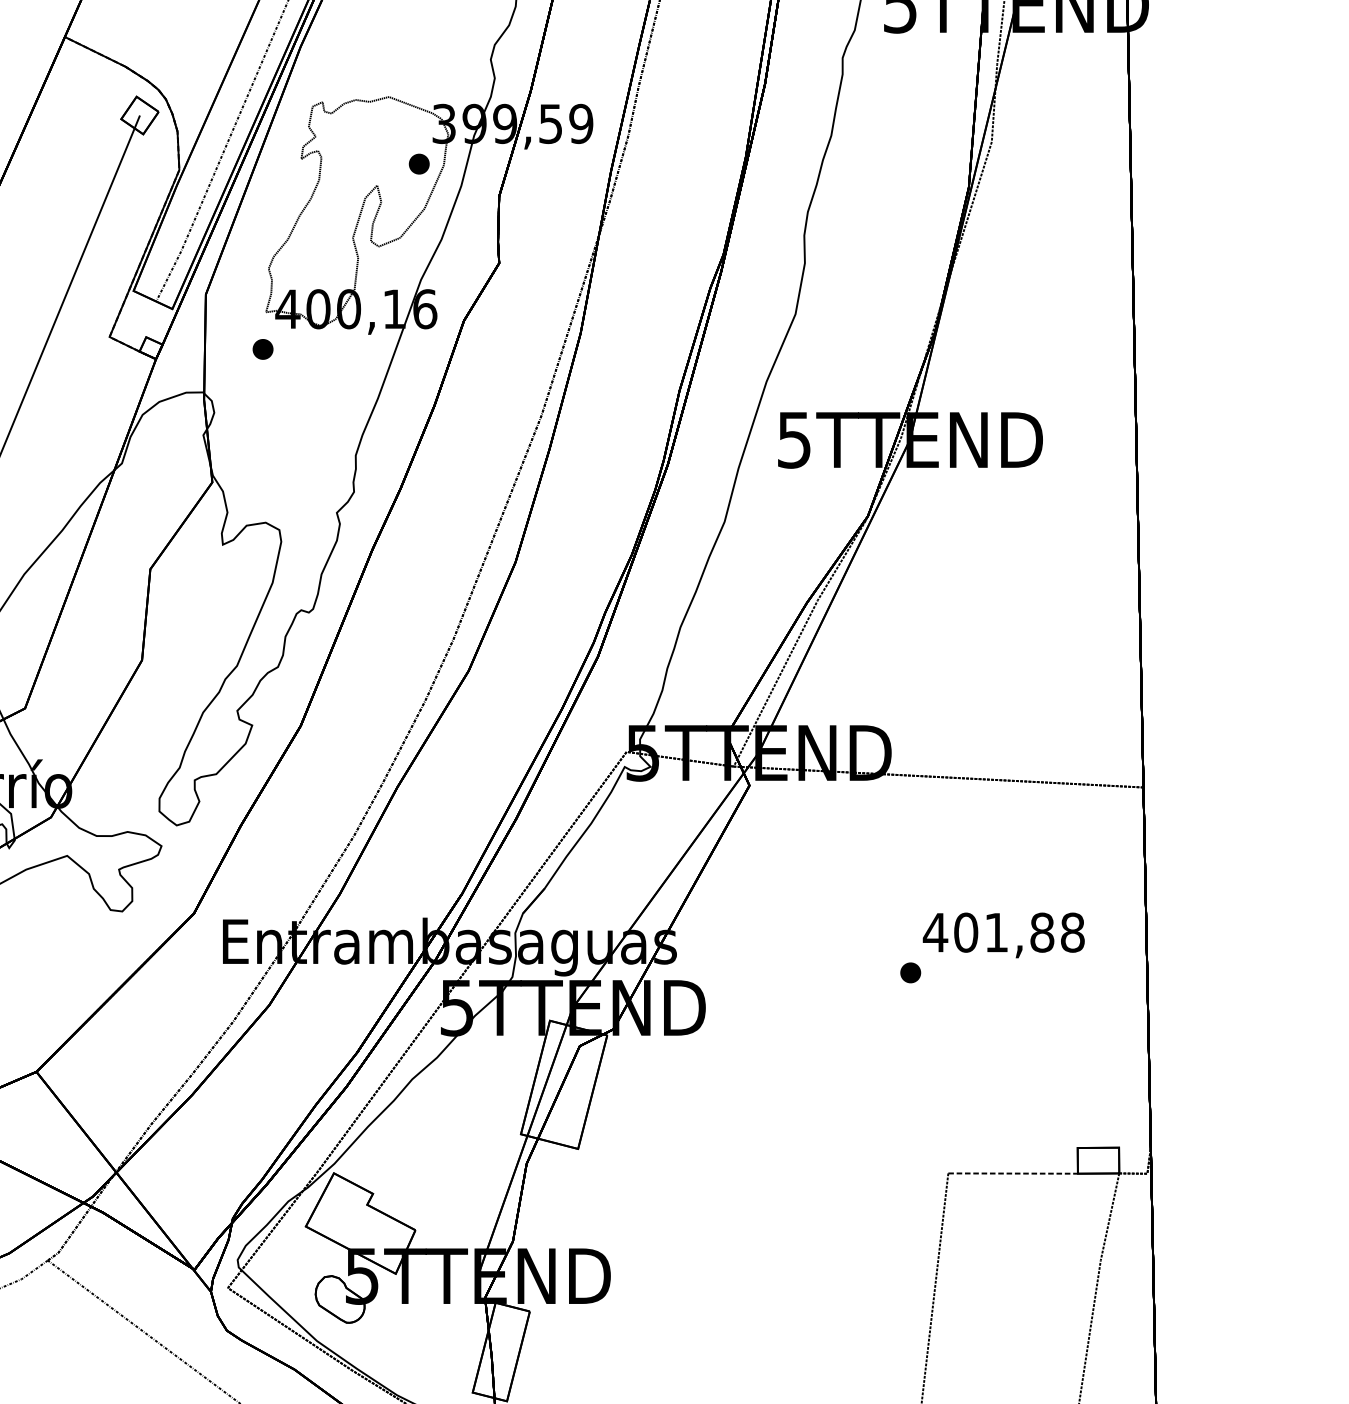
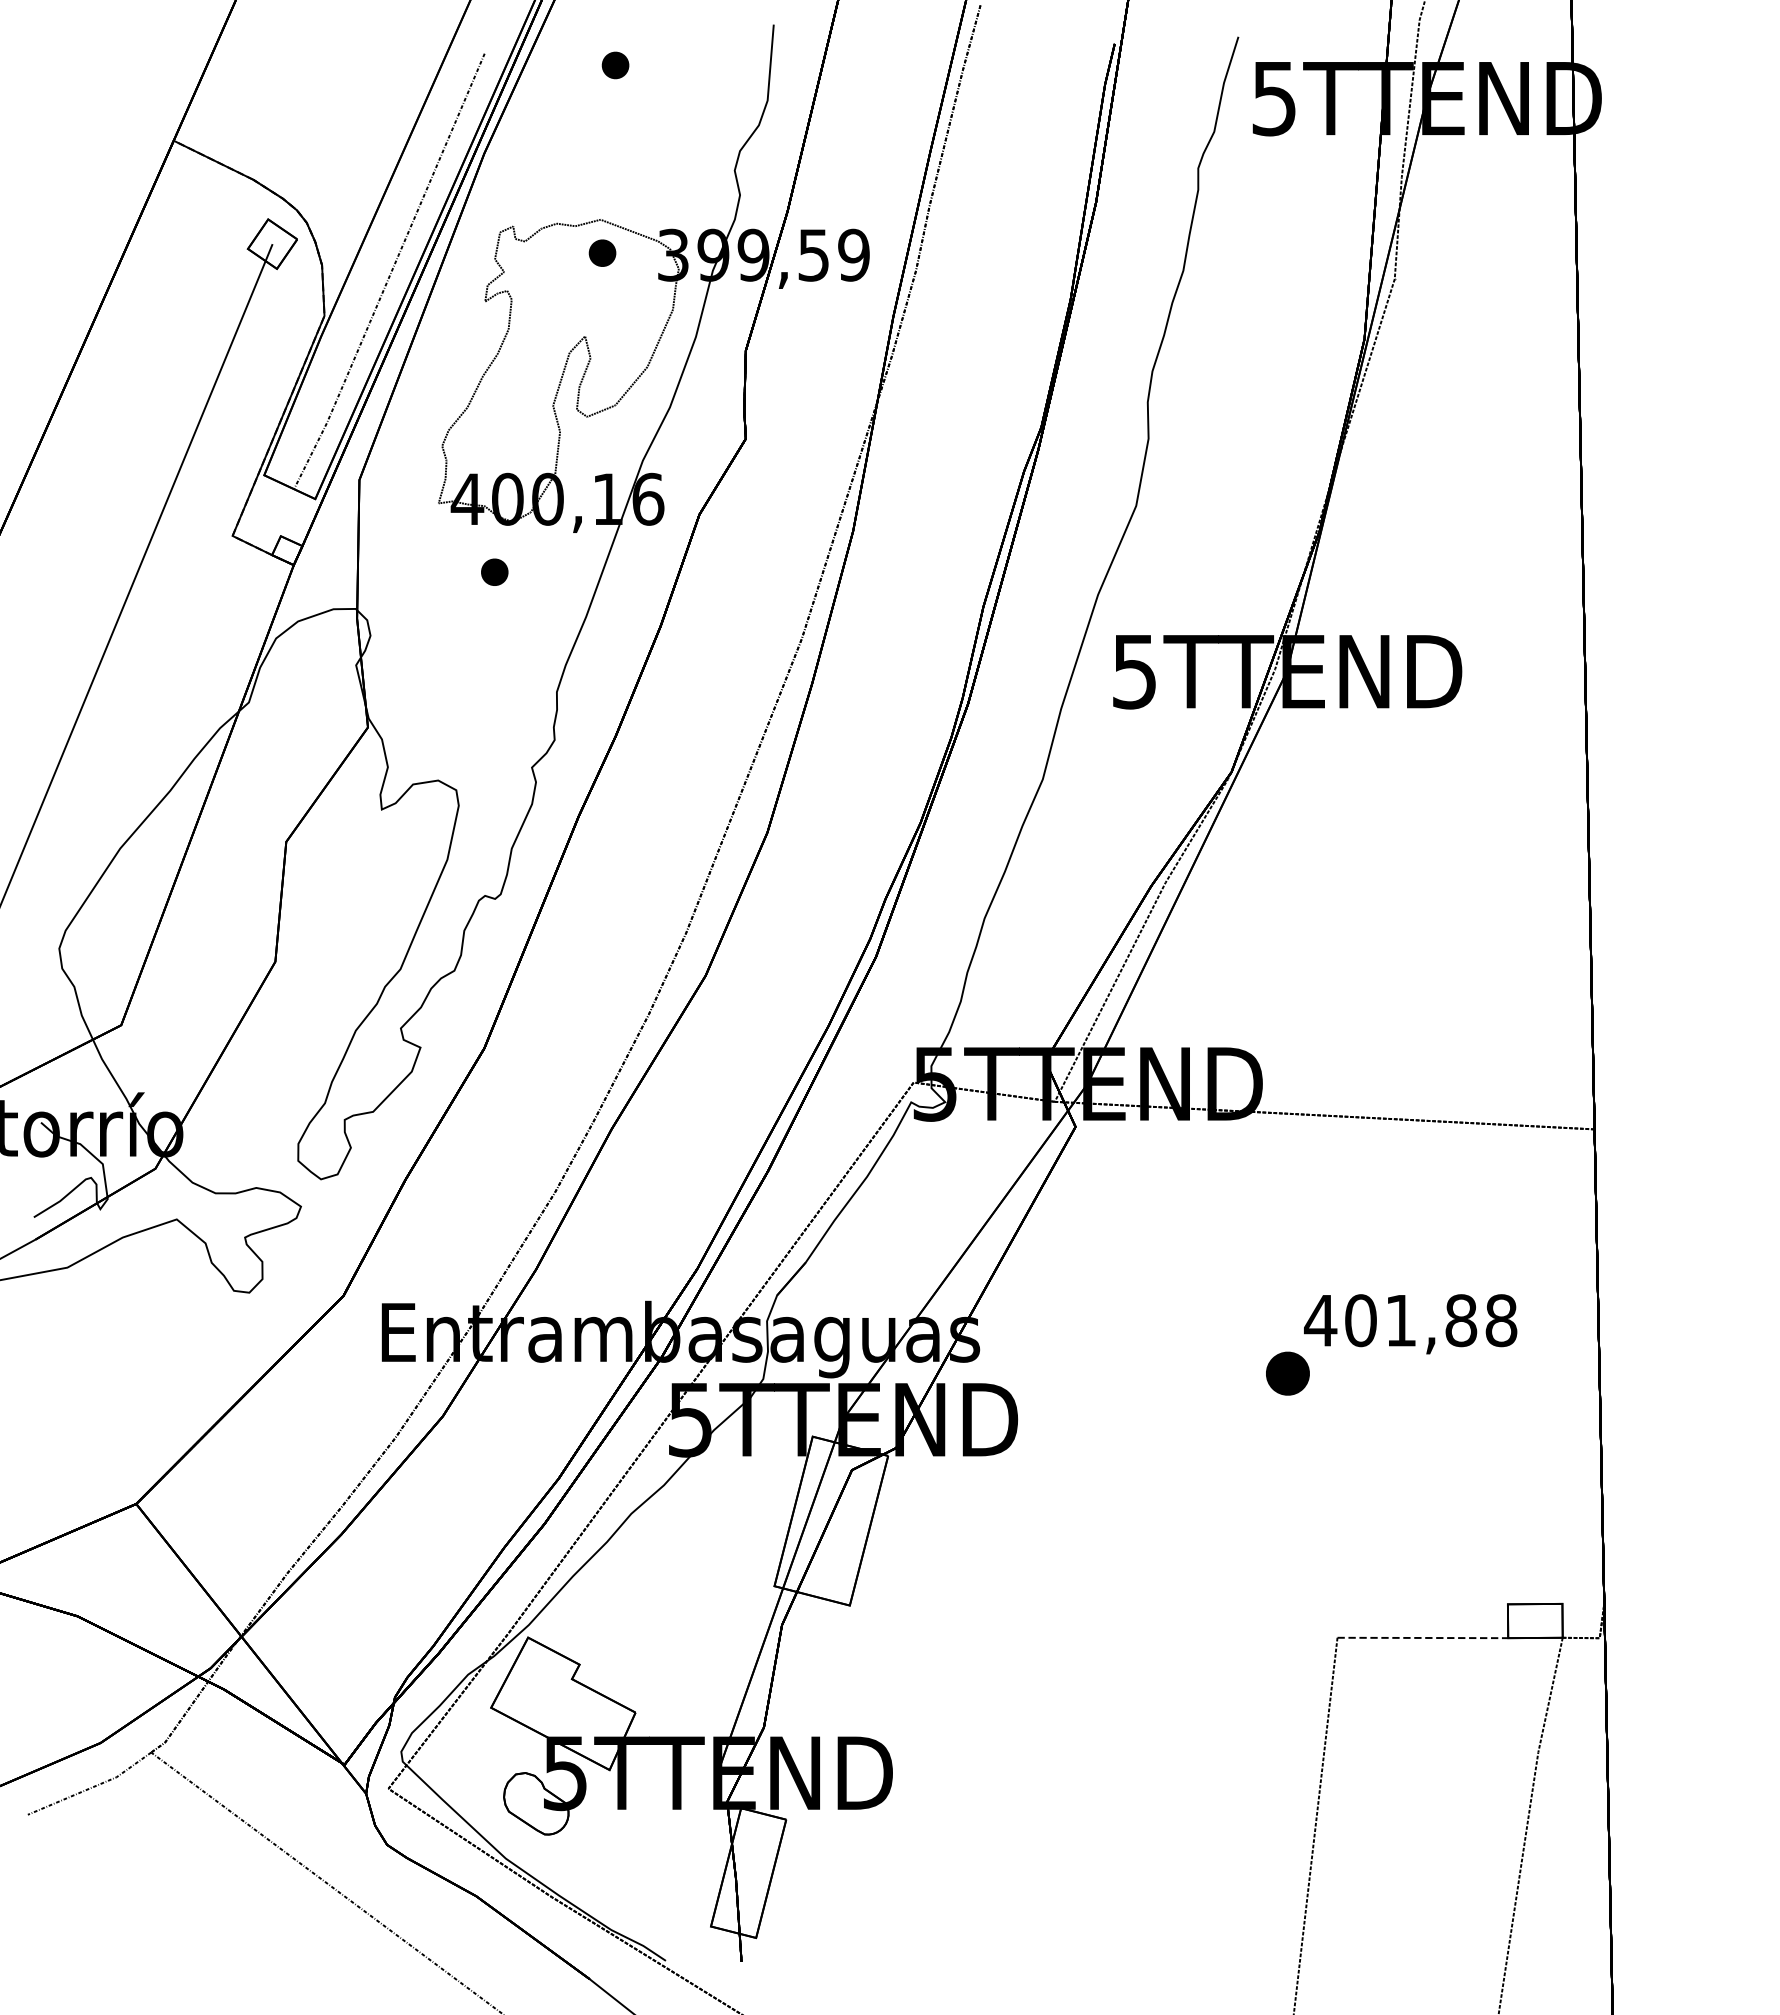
part: (419, 163) -> (602, 252), moved
part: (262, 348) -> (494, 571), moved
part: (910, 972) -> (1287, 1373), size x1.6

